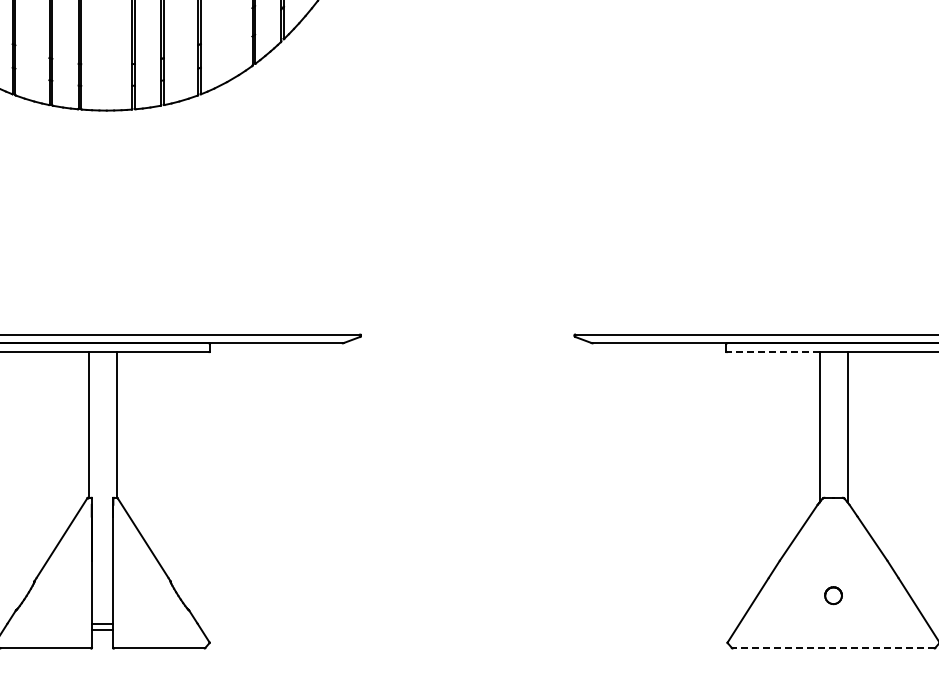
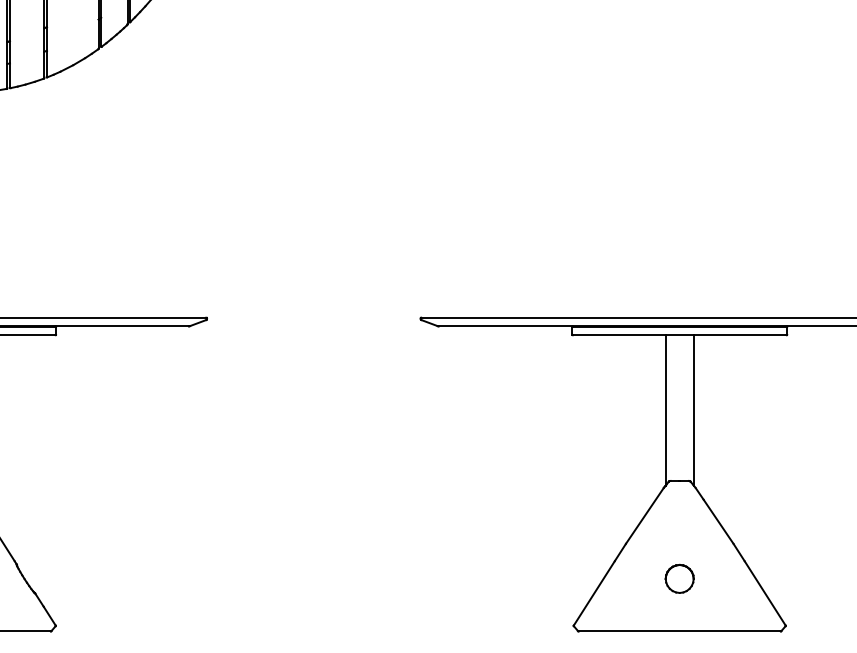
line: (772, 352) -> (618, 335), dashed -> solid
part: (833, 595) -> (679, 578), size x1.67
line: (833, 648) -> (679, 631), dashed -> solid

